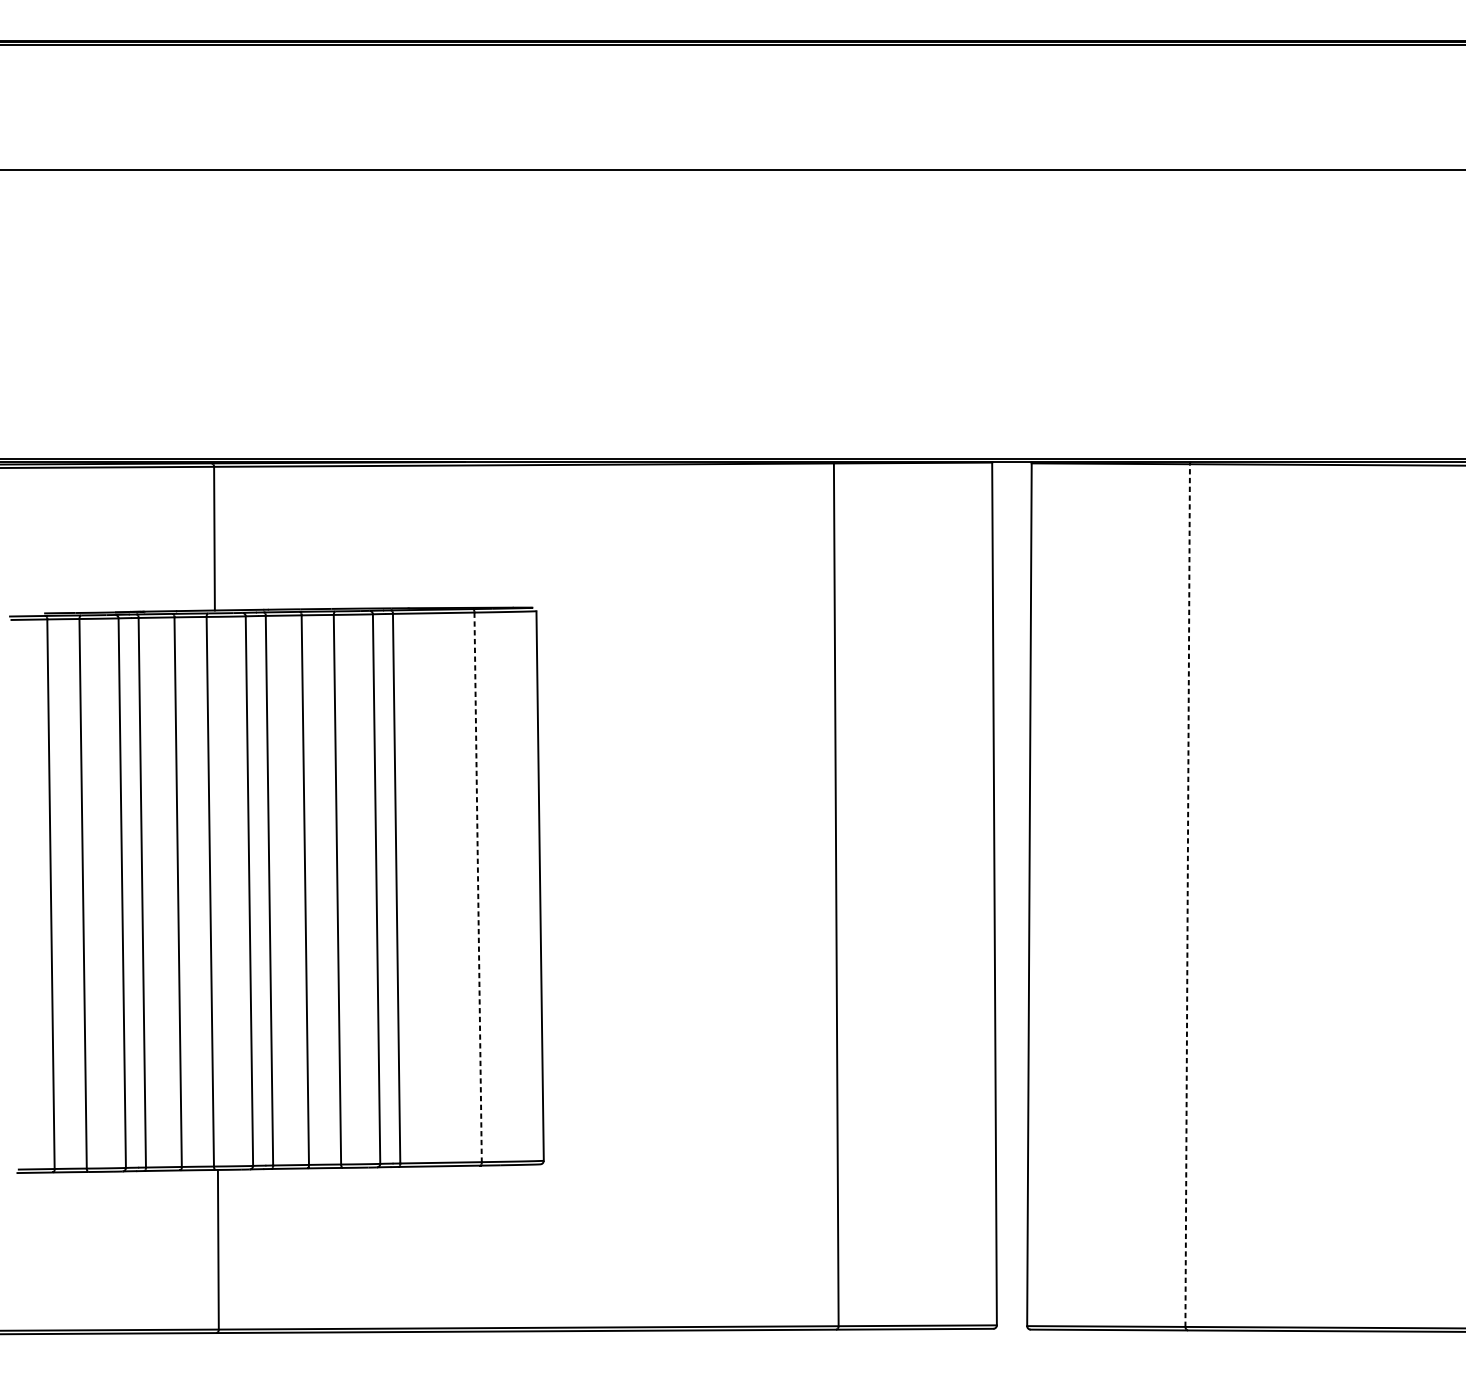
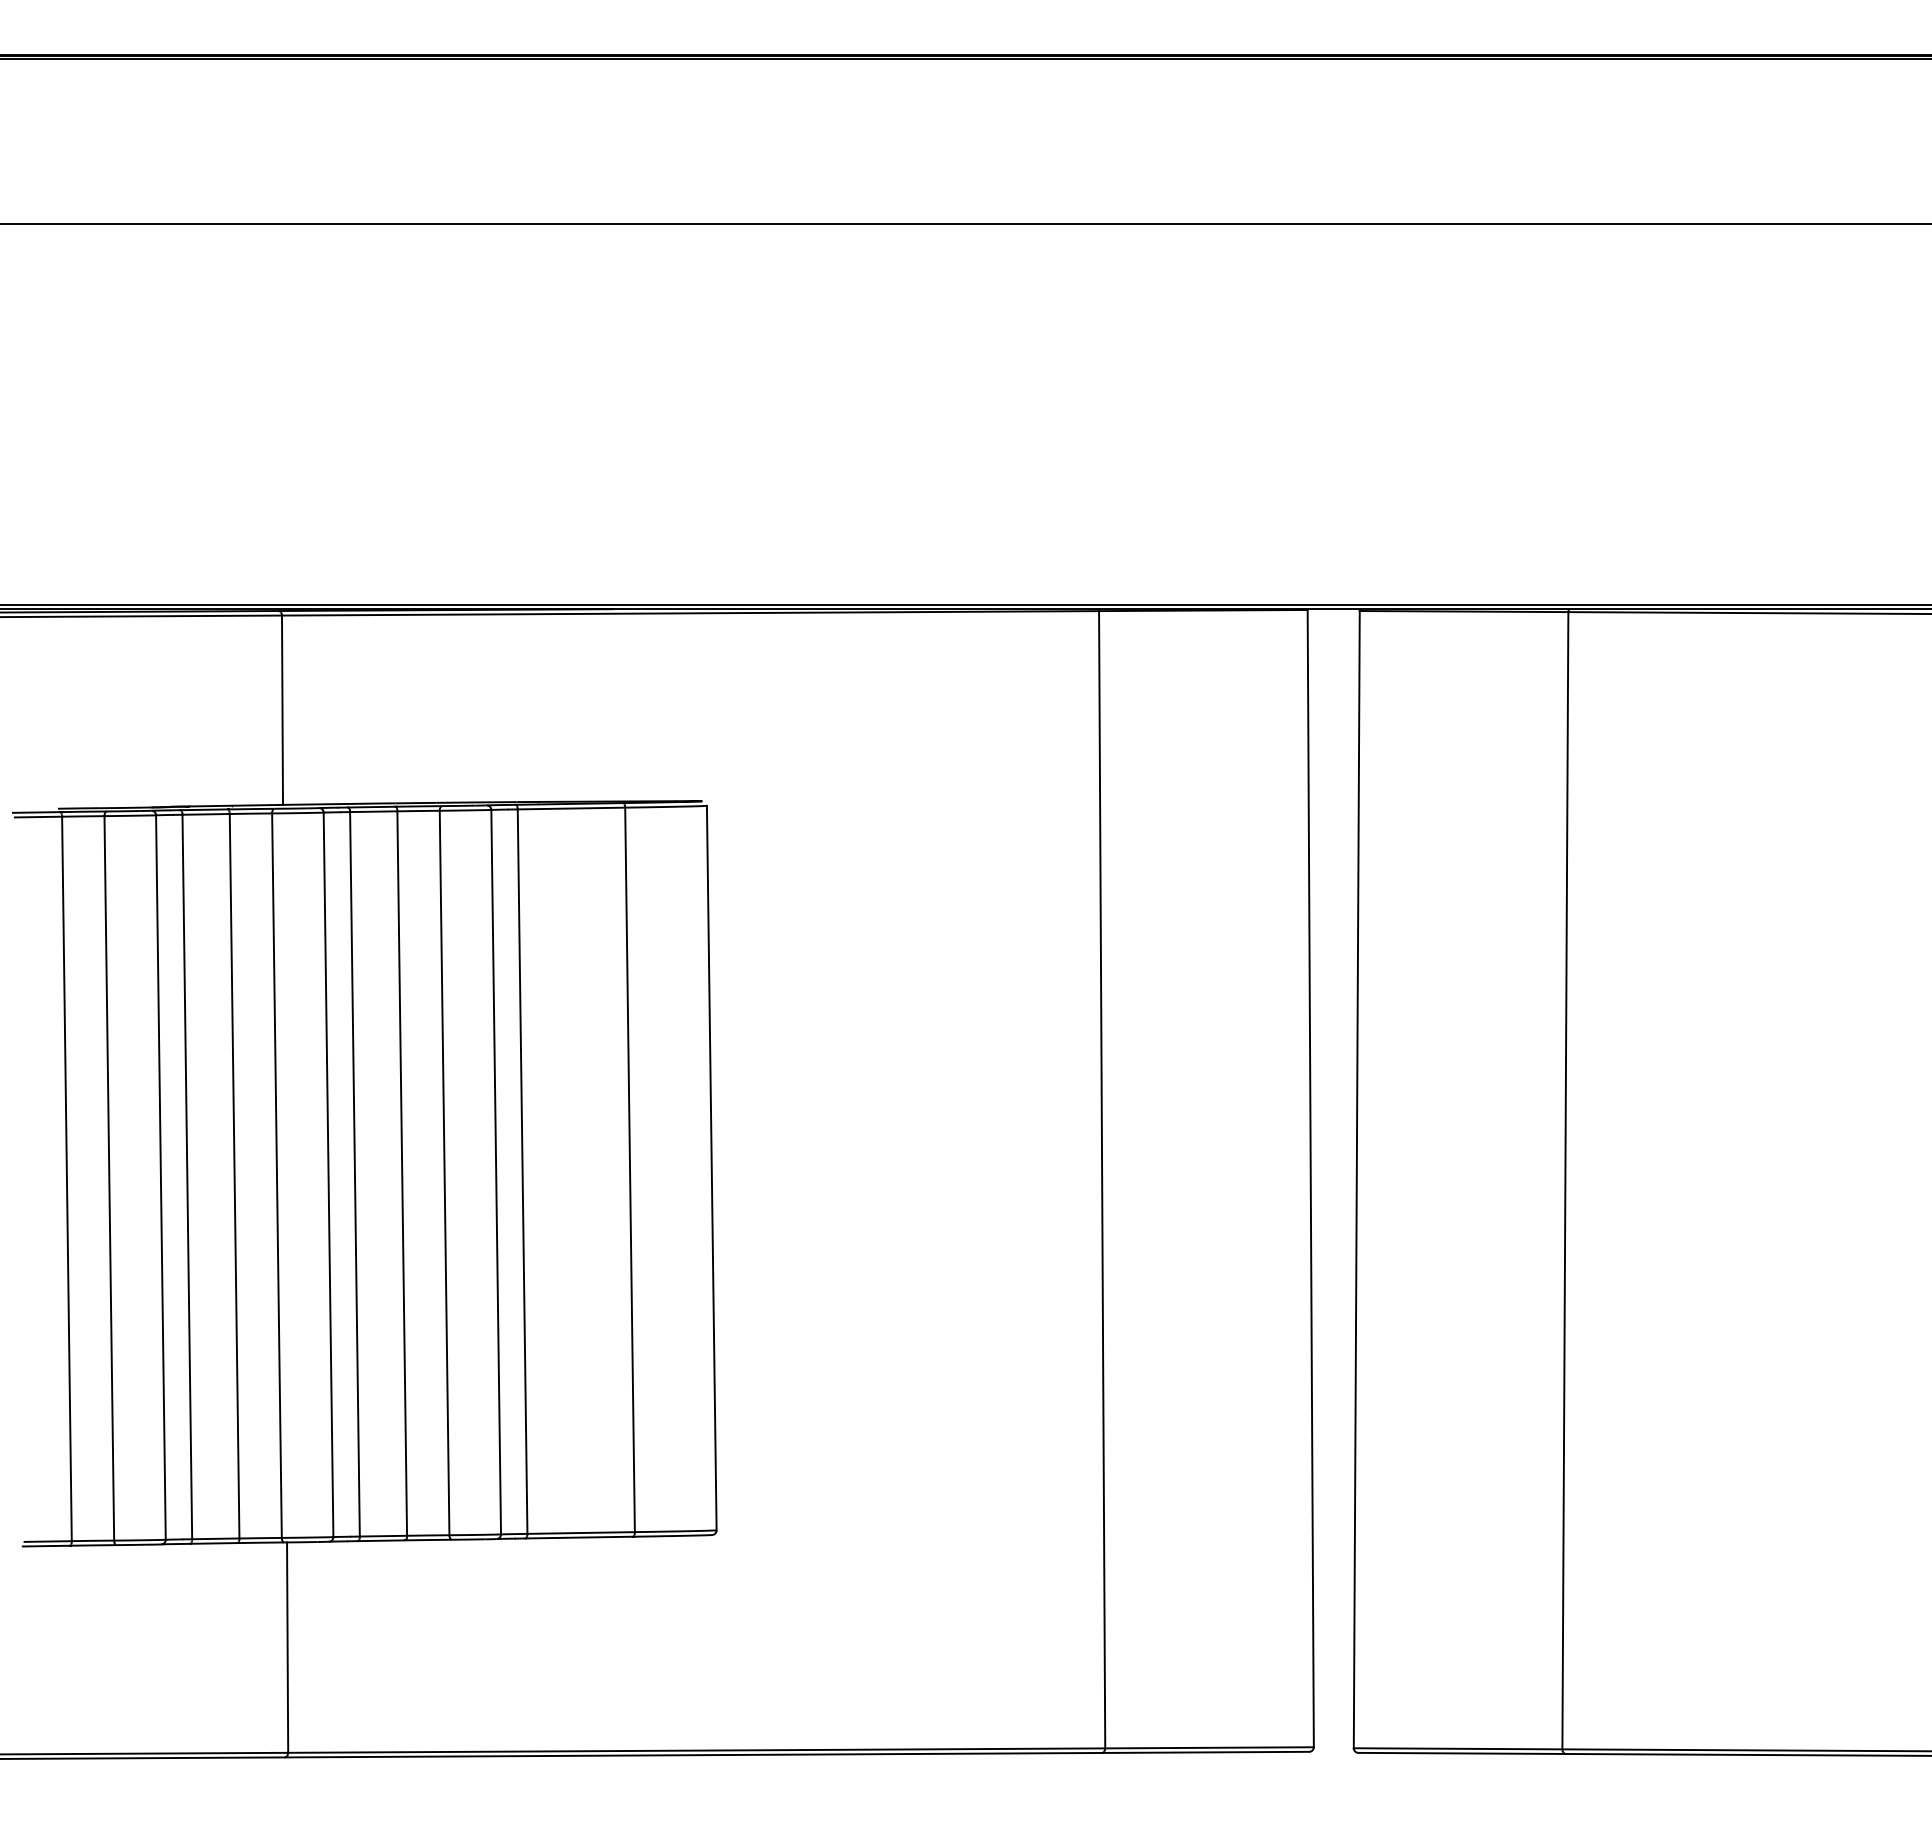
line: (478, 887) -> (630, 1170), dashed -> solid
line: (1187, 895) -> (1565, 1180), dashed -> solid

